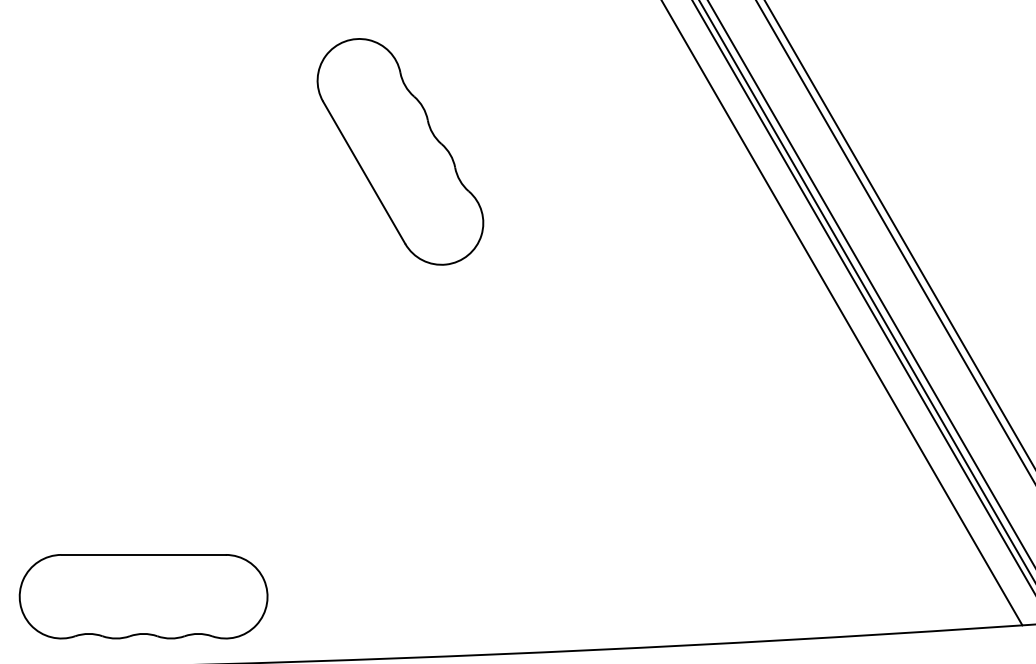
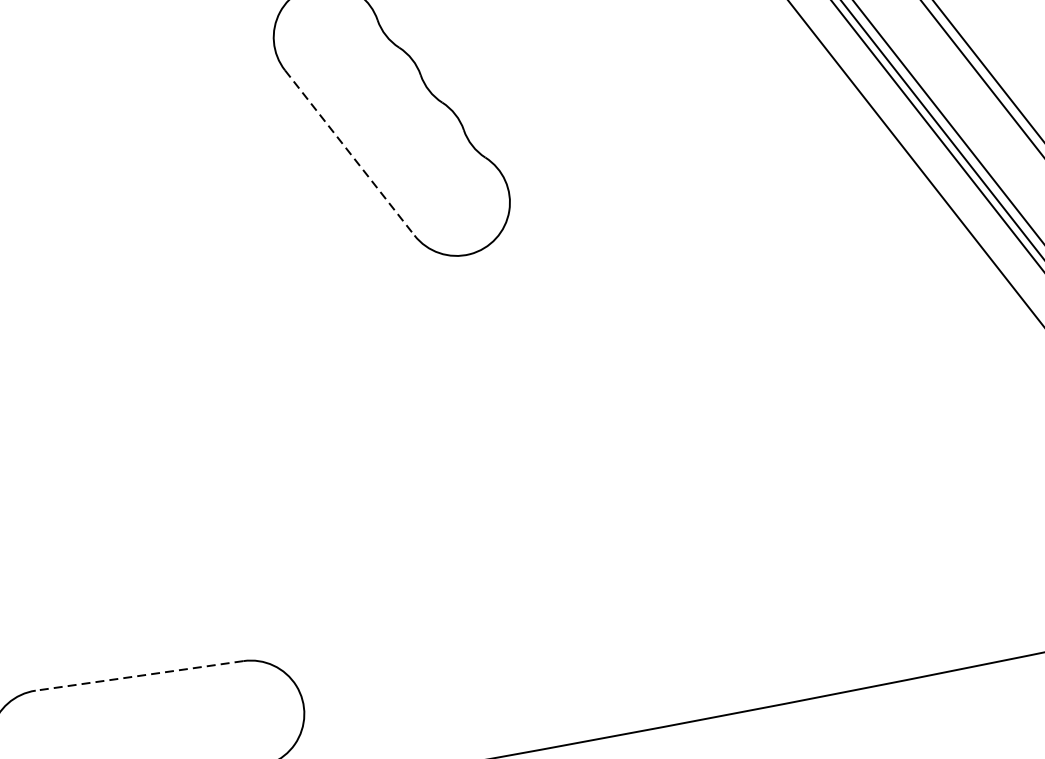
line: (364, 173) -> (350, 153), solid -> dashed
line: (143, 554) -> (139, 675), solid -> dashed

